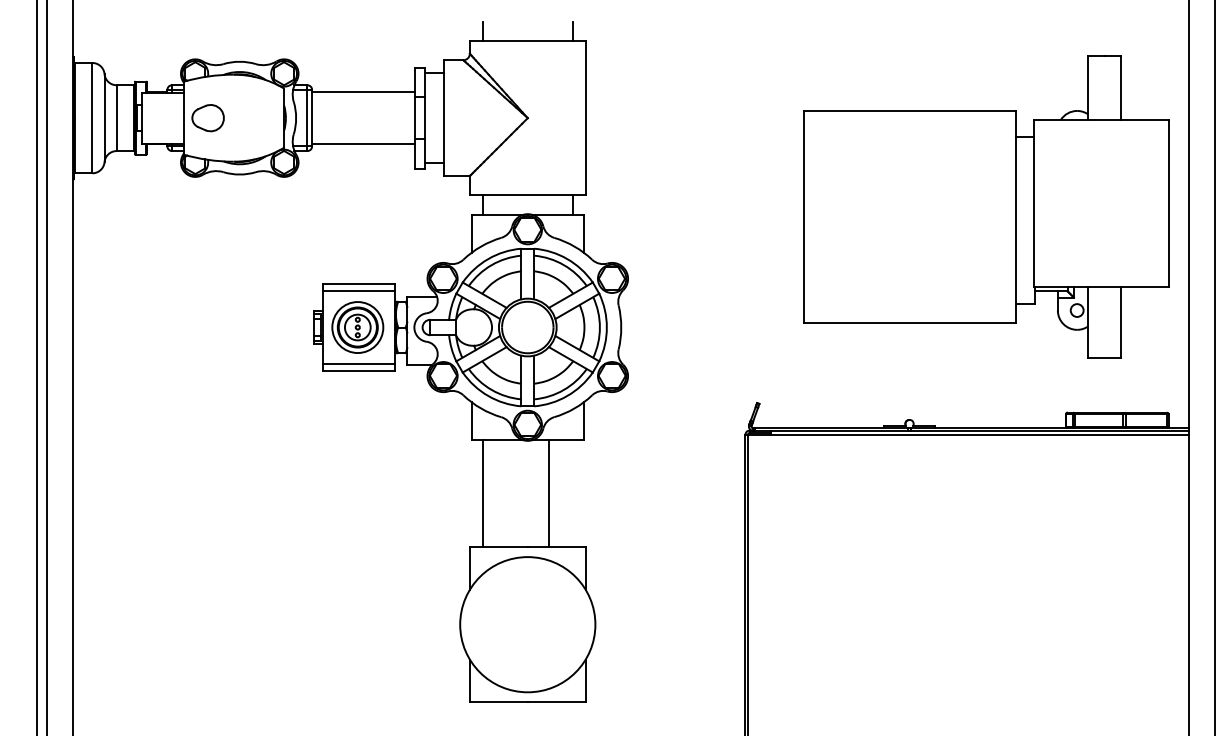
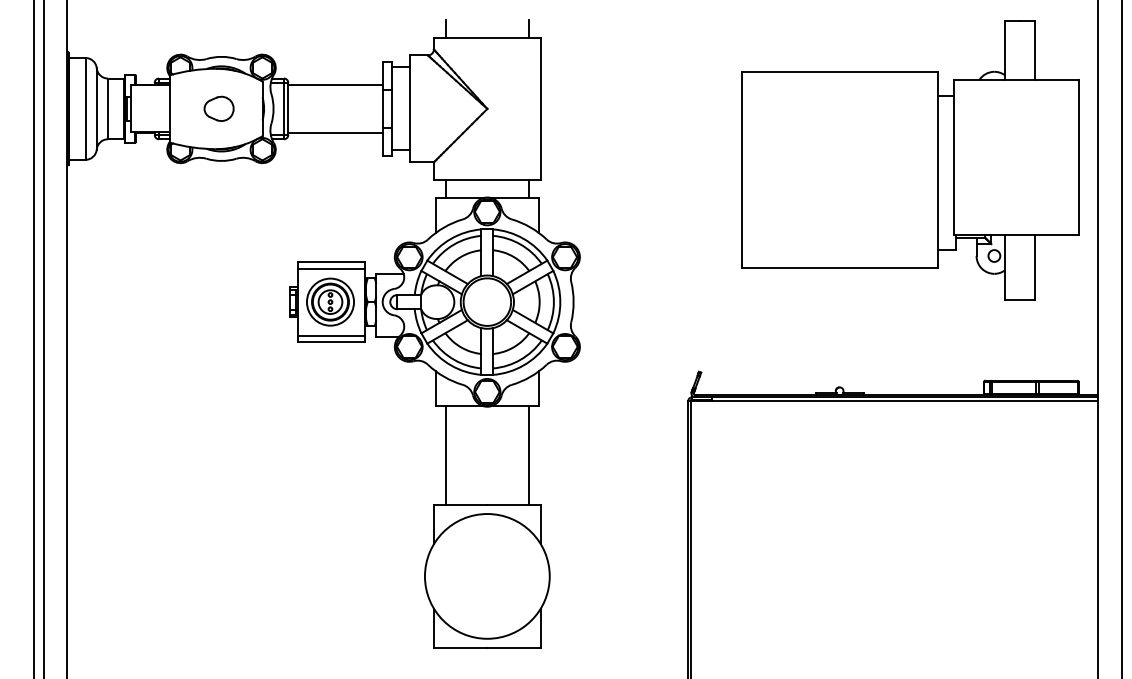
part: (207, 118) -> (218, 109), moved
part: (986, 206) -> (910, 159), moved
line: (548, 493) -> (528, 455), moved

